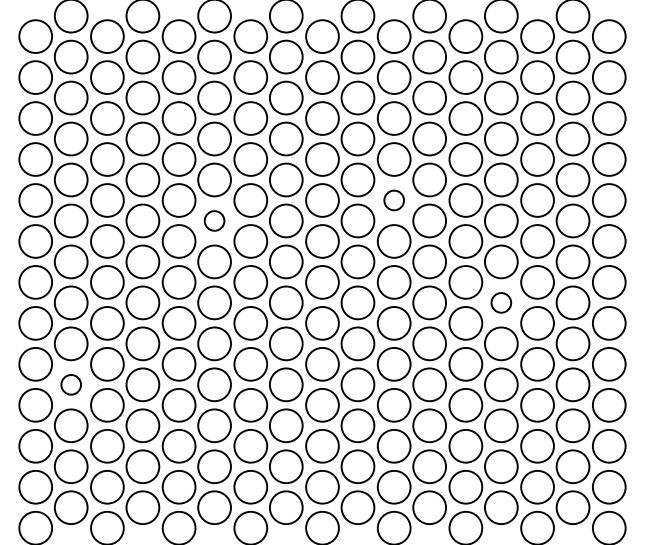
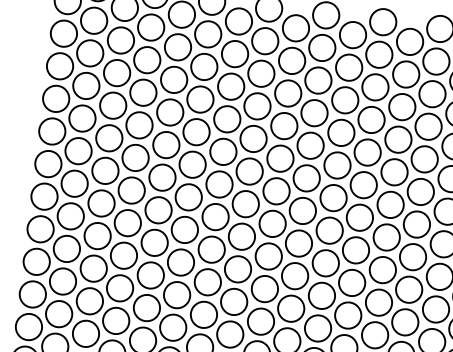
circle: (393, 200) -> (336, 165), size x1.67
circle: (214, 220) -> (192, 164), size x1.67
circle: (500, 302) -> (412, 256), size x1.67
circle: (70, 384) -> (62, 281), size x1.67

